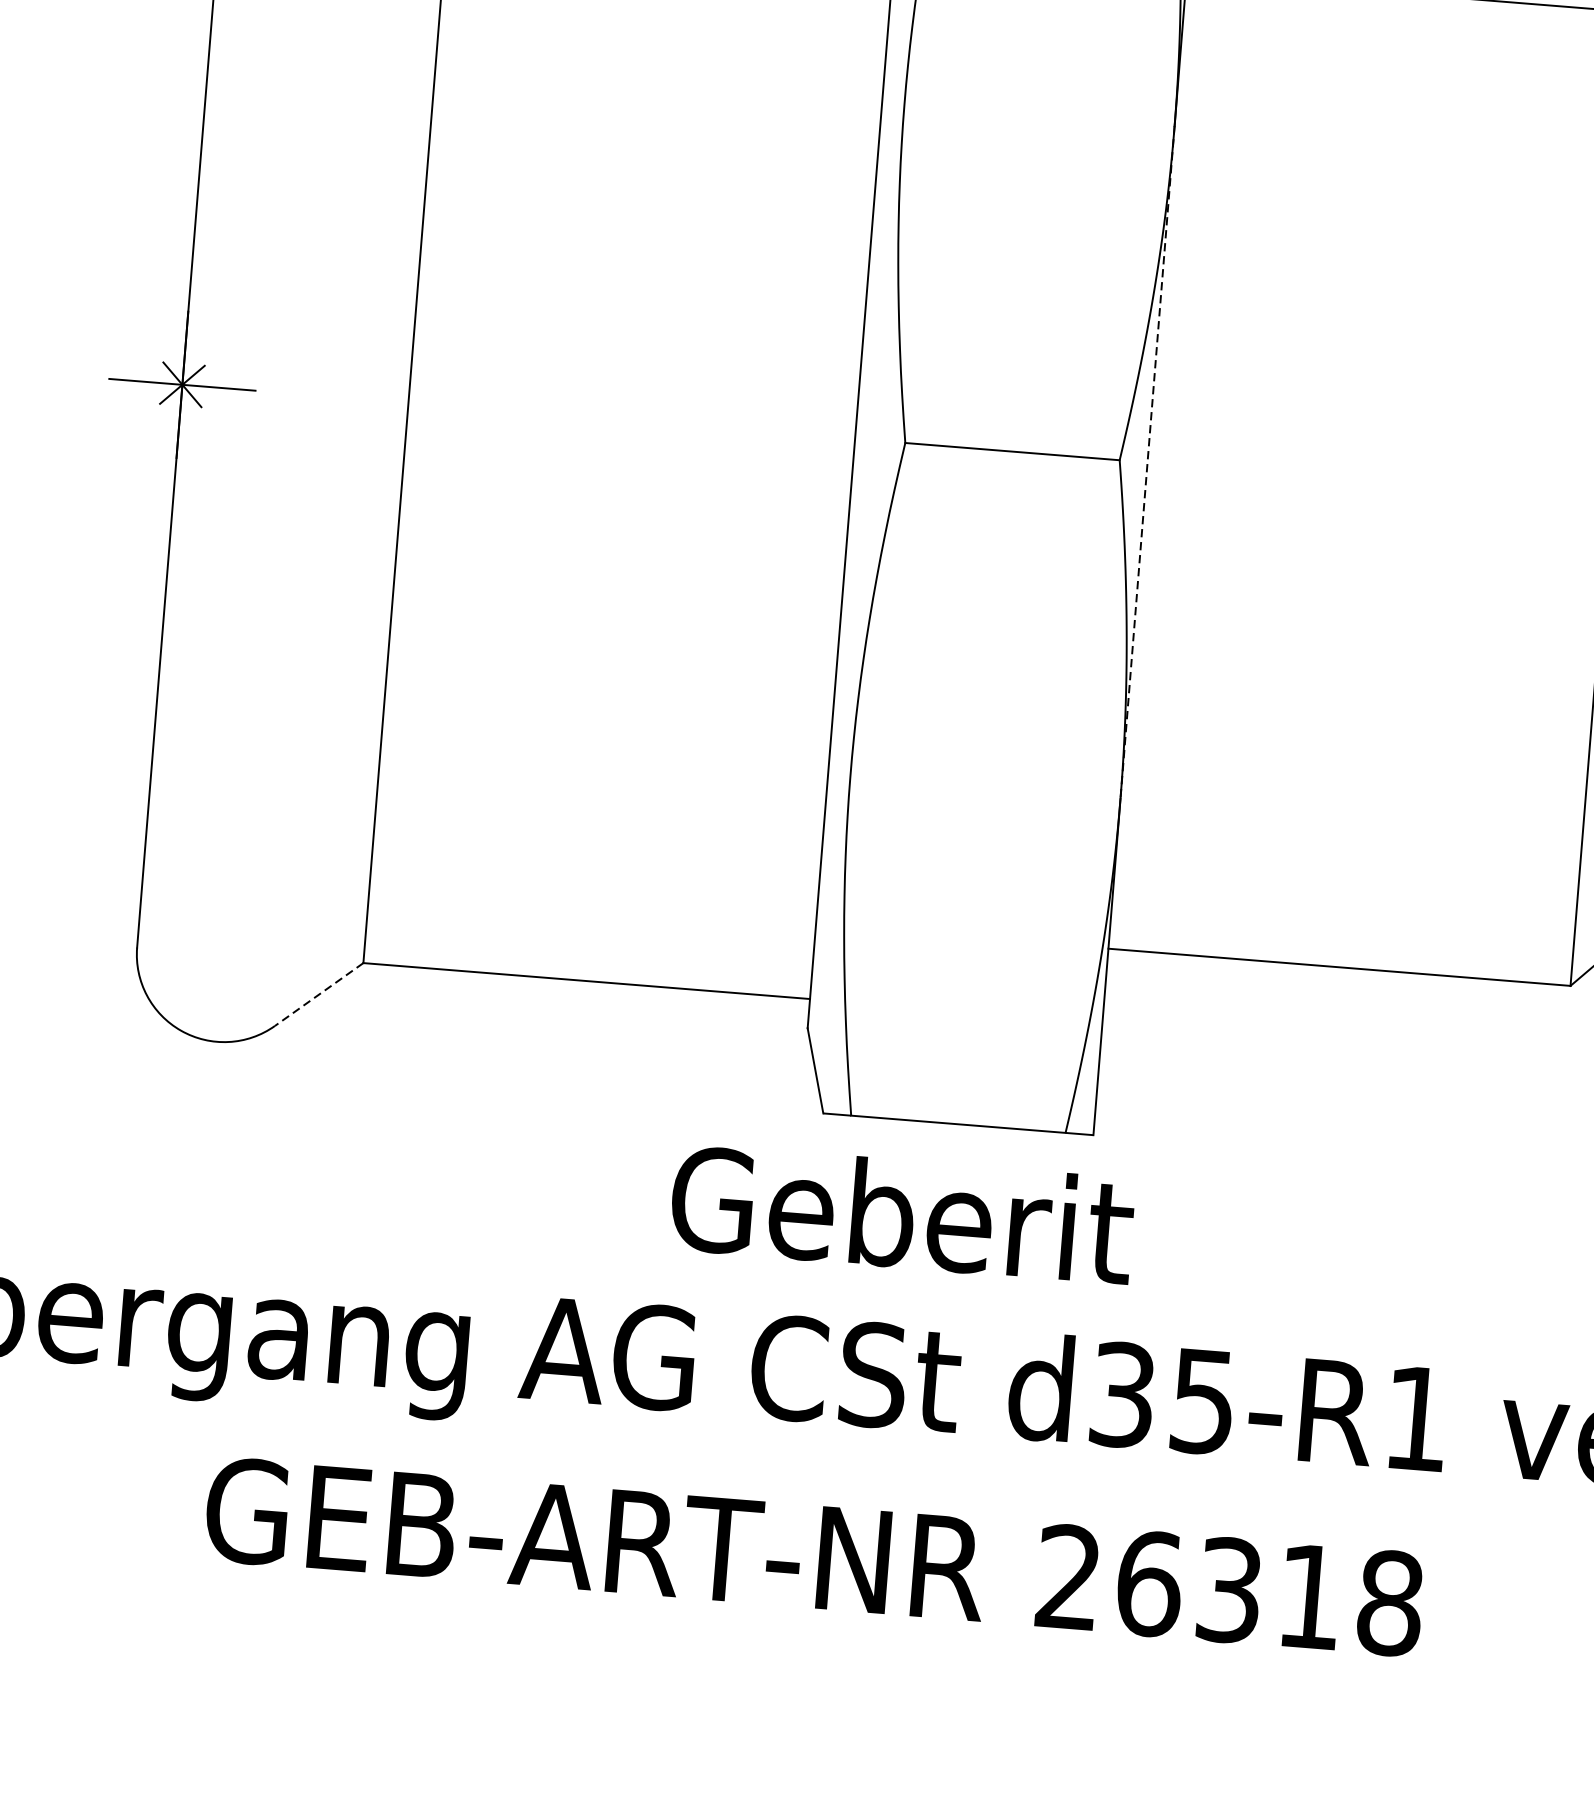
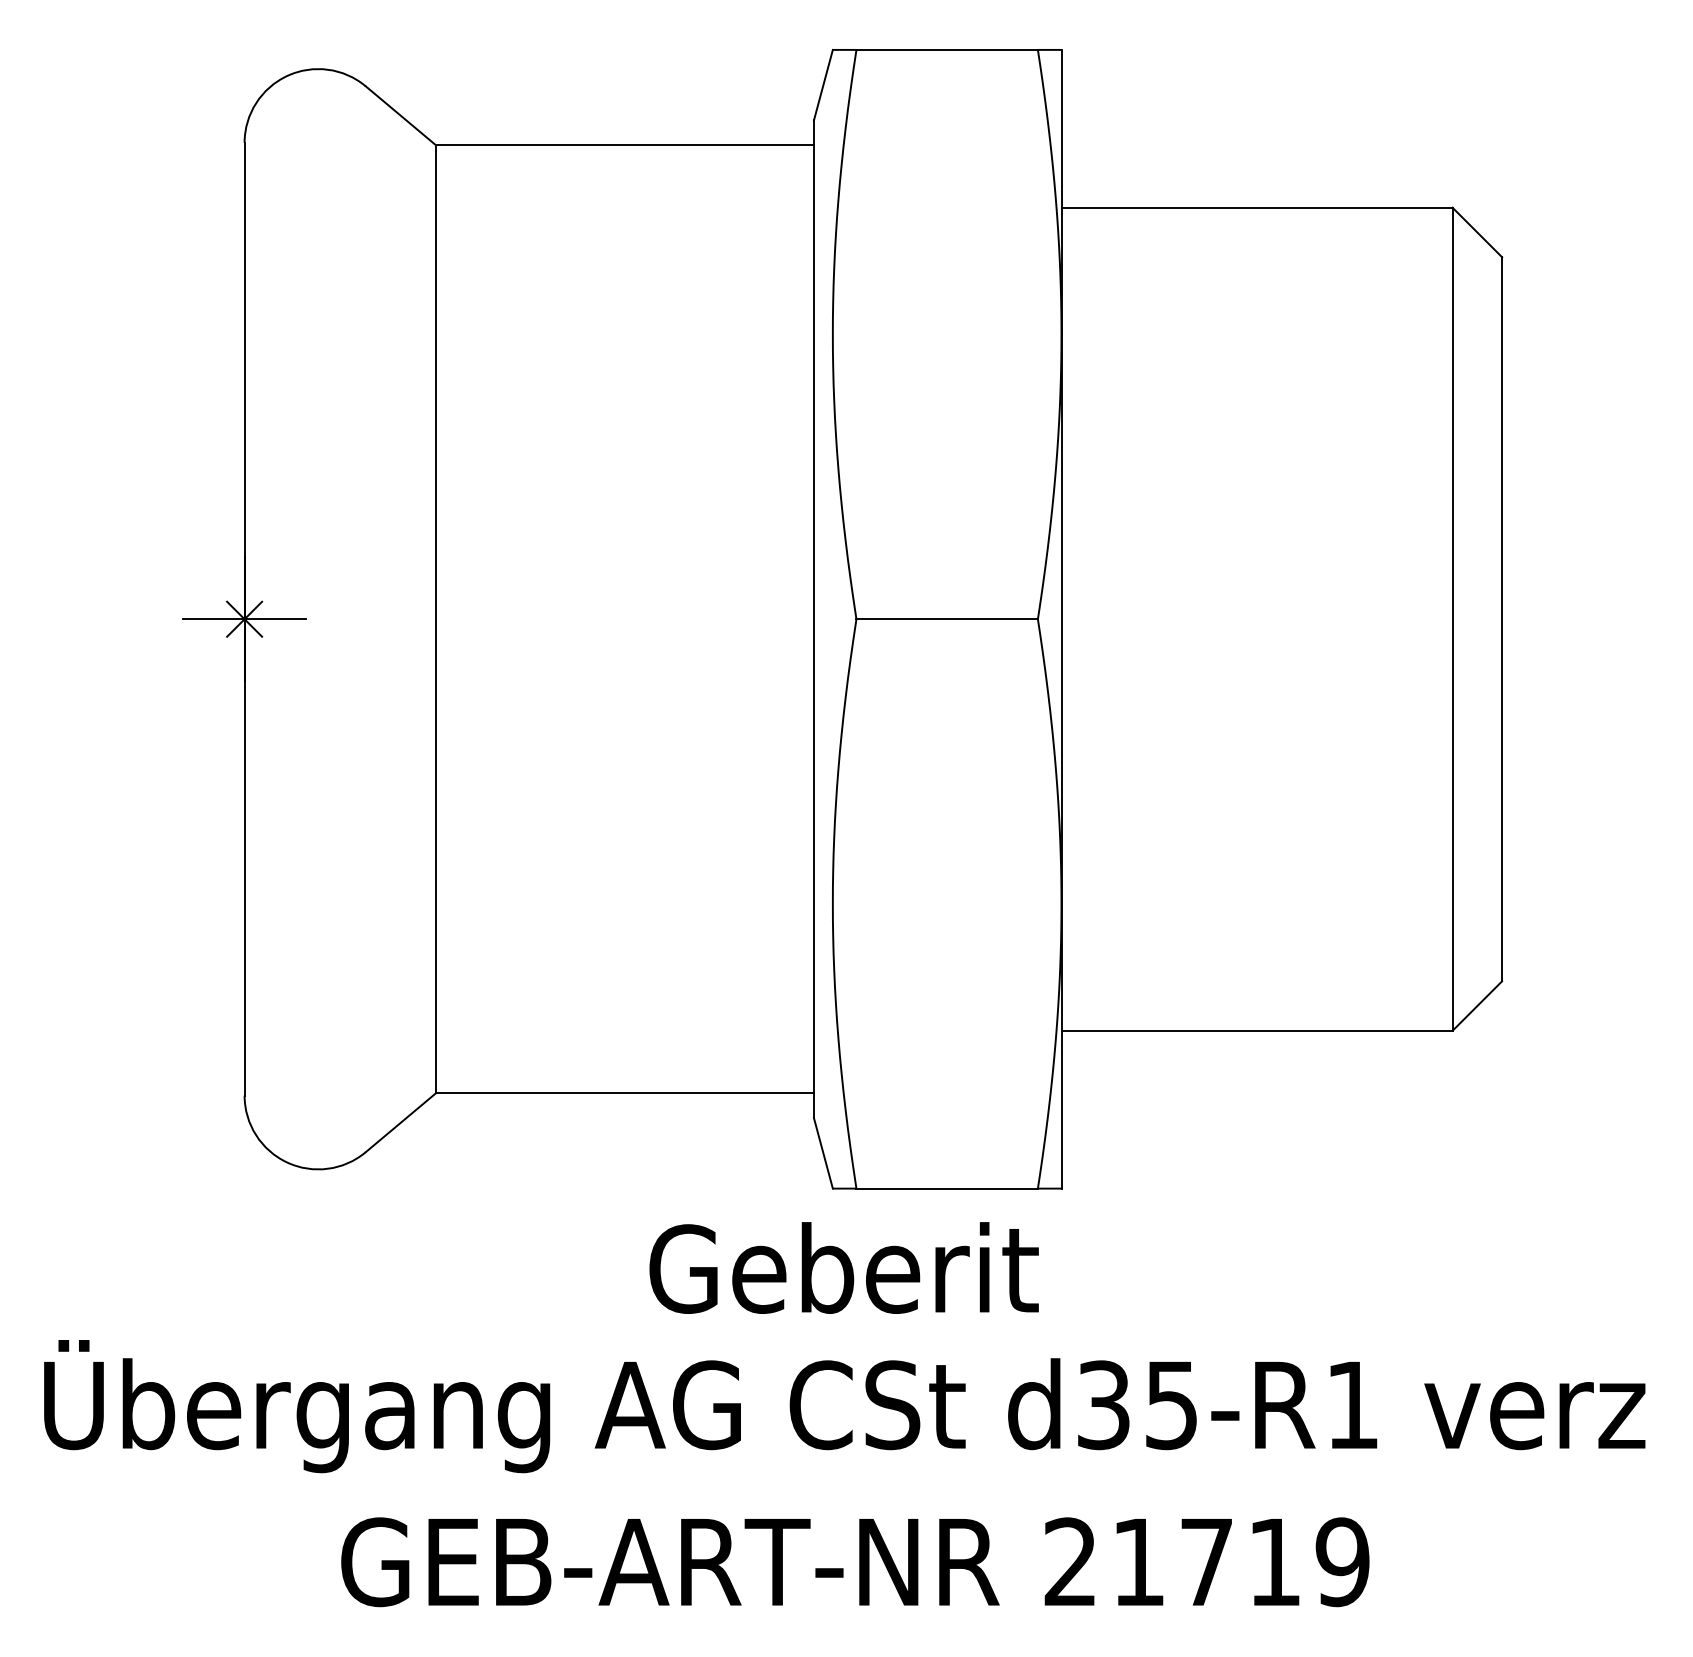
line: (1147, 462) -> (1061, 619), dashed -> solid
line: (318, 994) -> (400, 1122), dashed -> solid
text: (901, 1213) -> (843, 1267), moved
text: (1269, 1593) -> (1240, 1562), 26318 -> 21719

